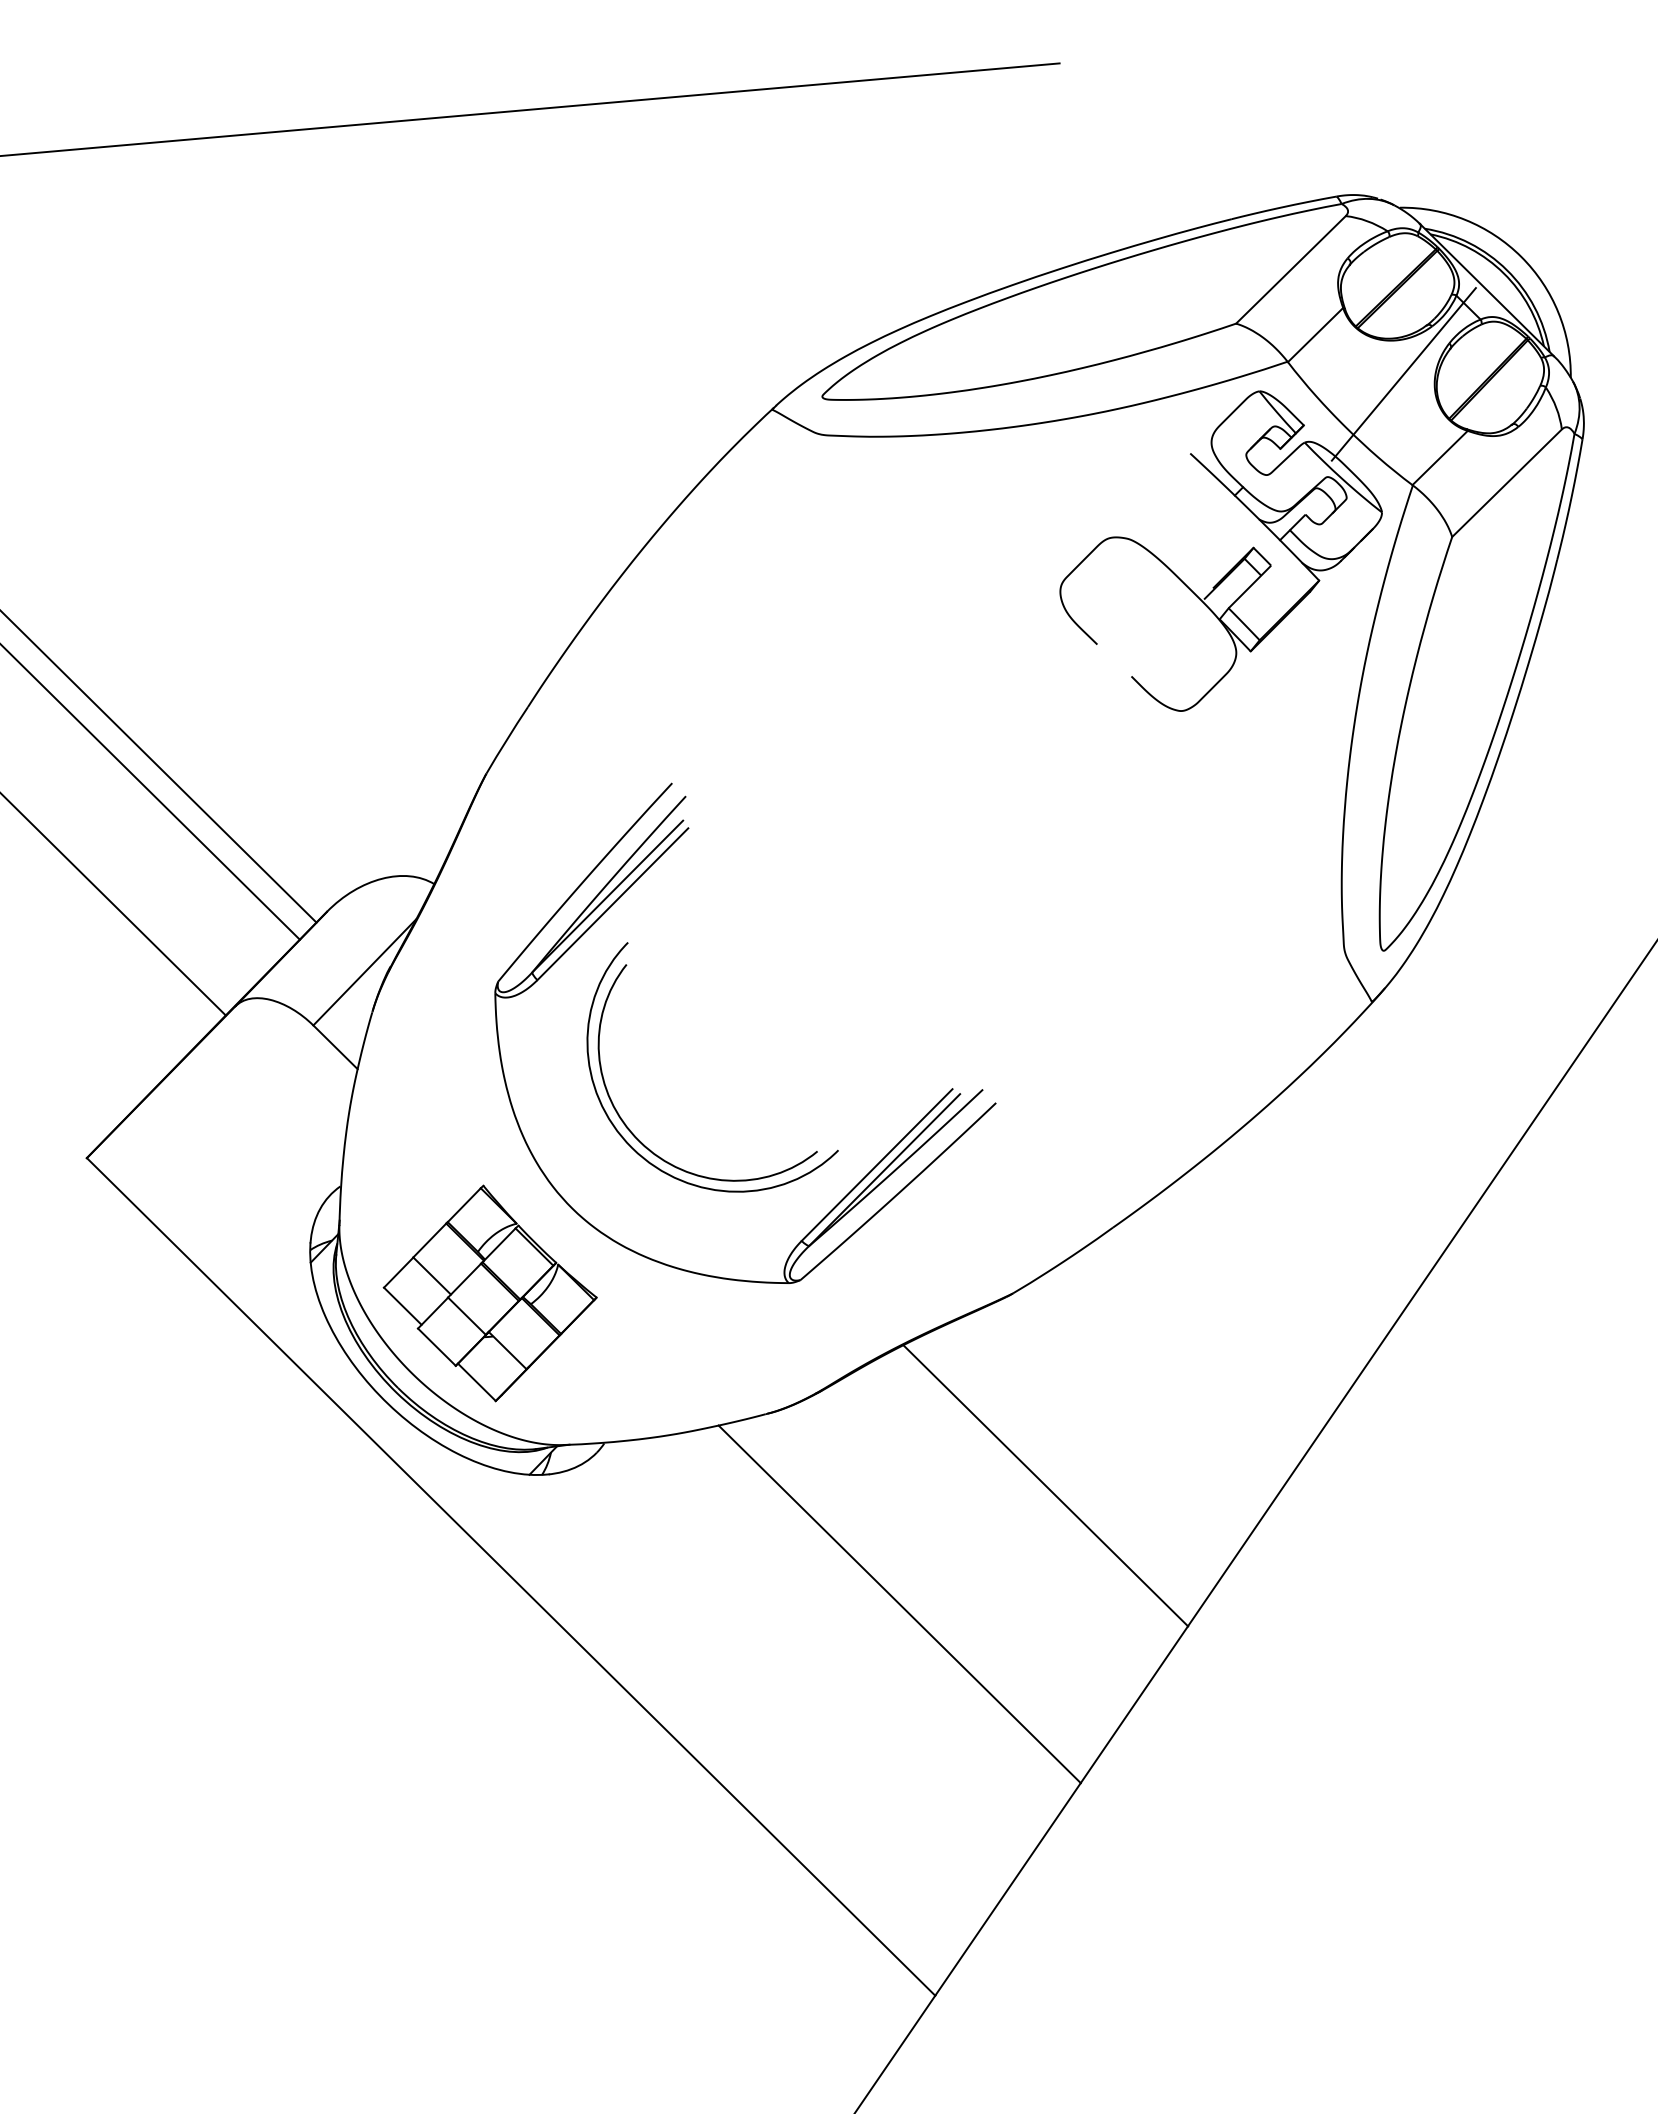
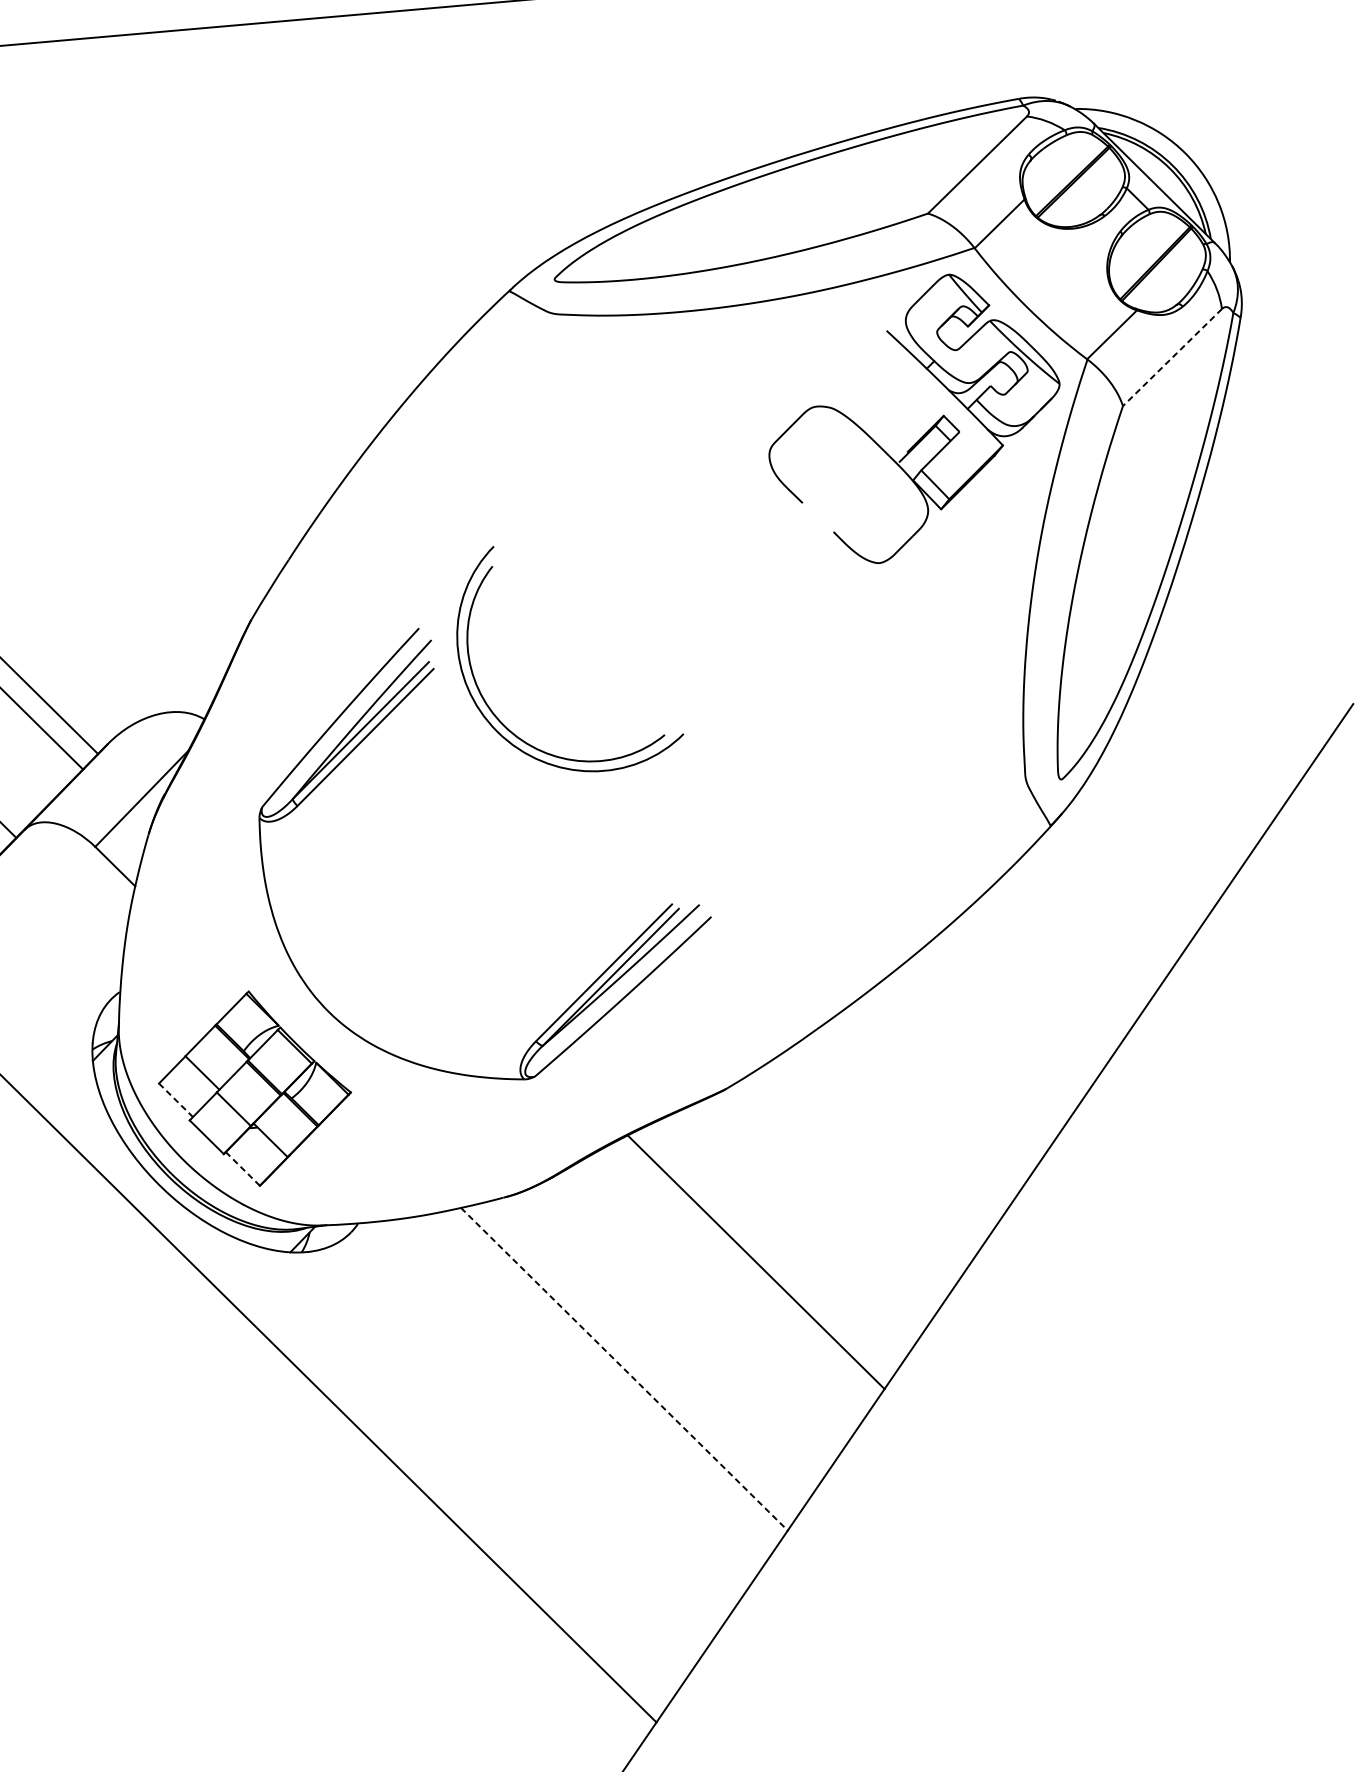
line: (1403, 374) -> (1079, 259), removed
line: (1507, 483) -> (1172, 357), solid -> dashed
part: (639, 1139) -> (504, 724), moved
line: (403, 1306) -> (176, 1100), solid -> dashed
line: (476, 1382) -> (242, 1169), solid -> dashed
line: (900, 1604) -> (625, 1369), solid -> dashed

